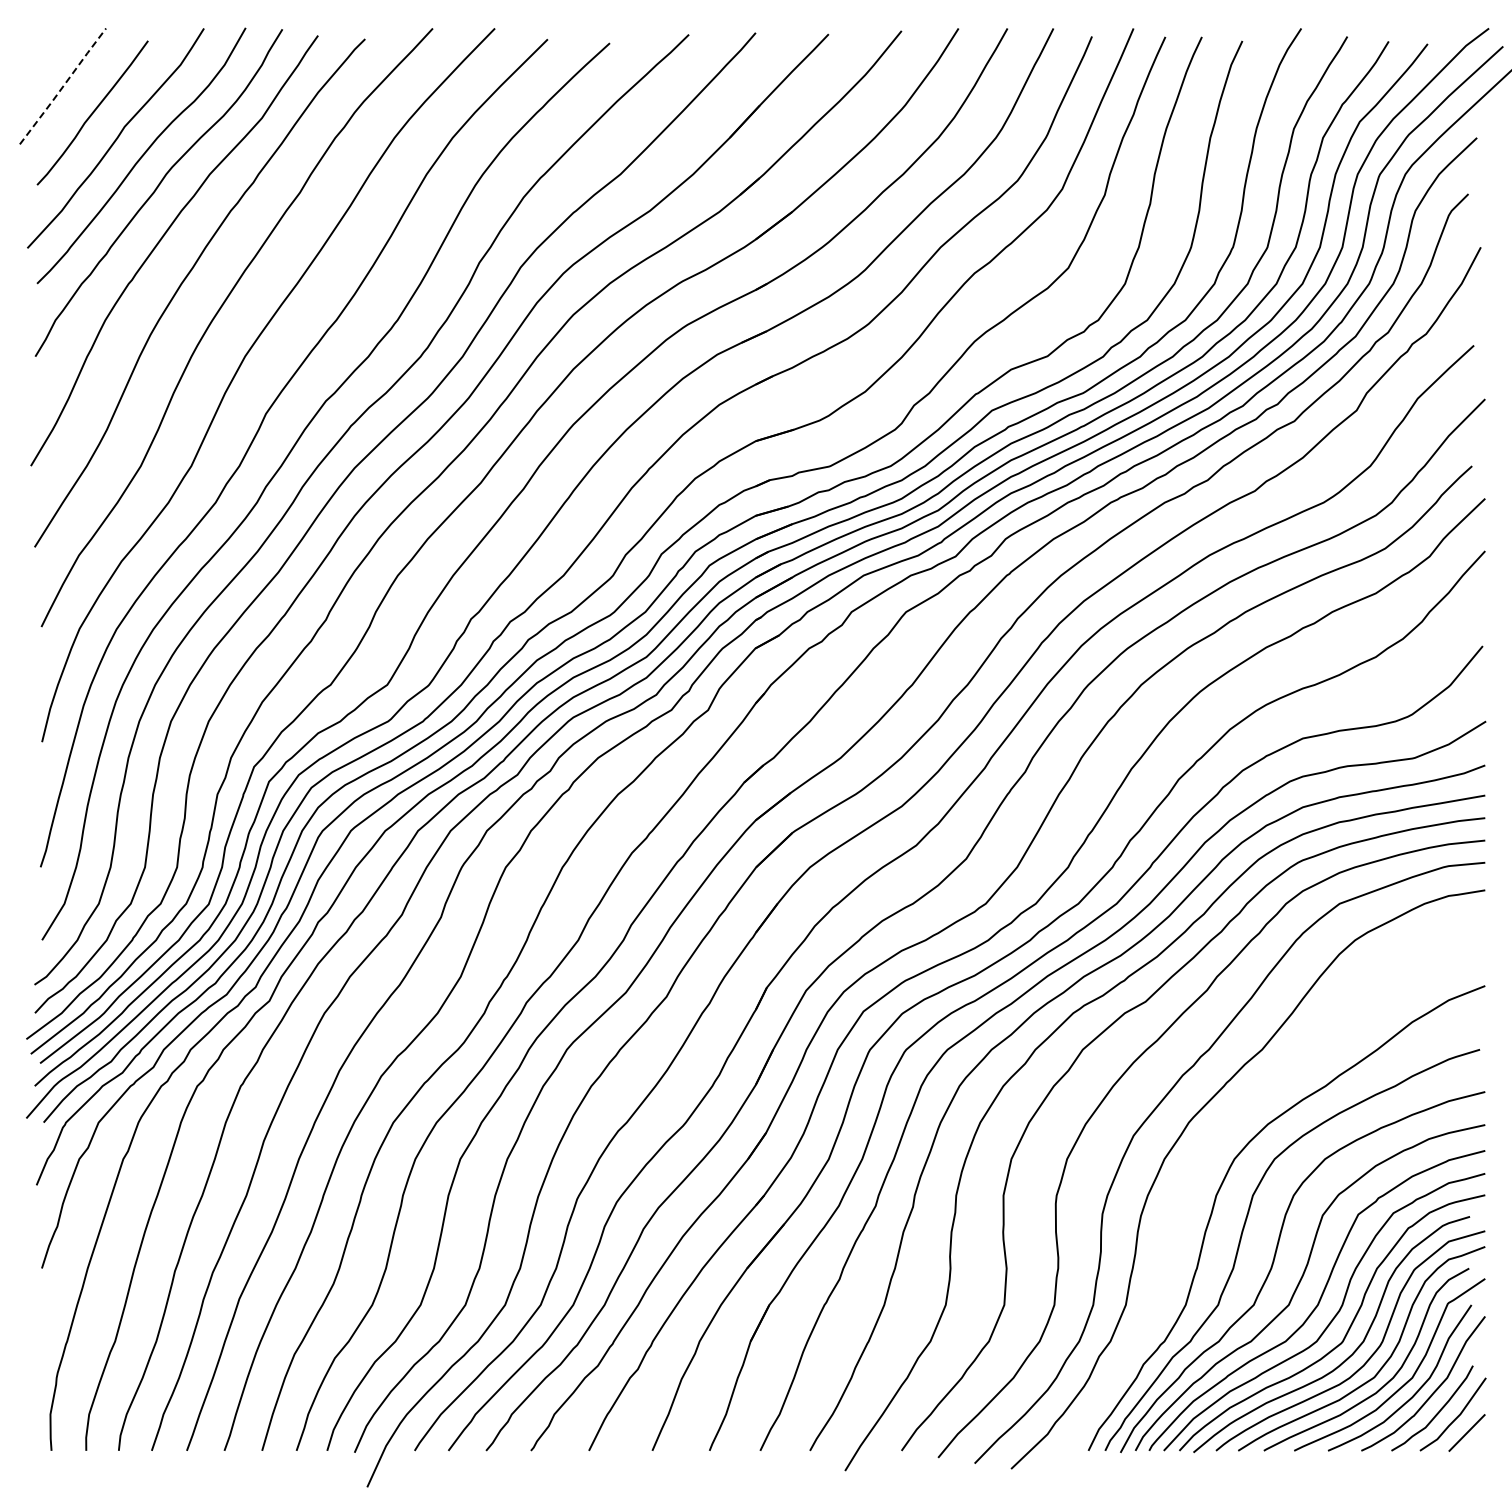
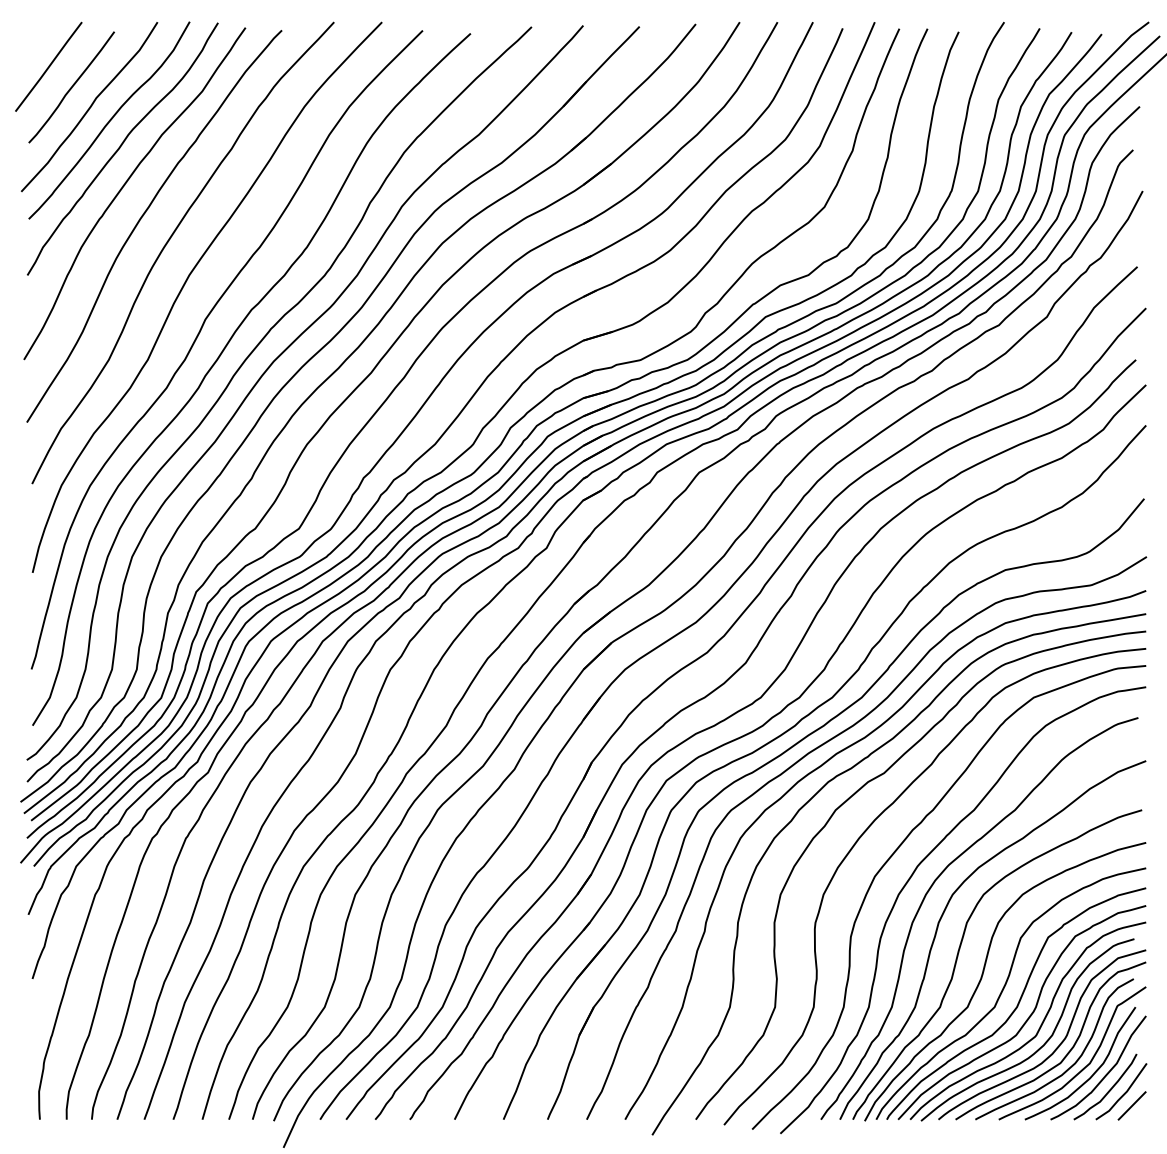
line: (63, 86) -> (49, 66), dashed -> solid
curve: (1207, 1149) -> (931, 887), added

